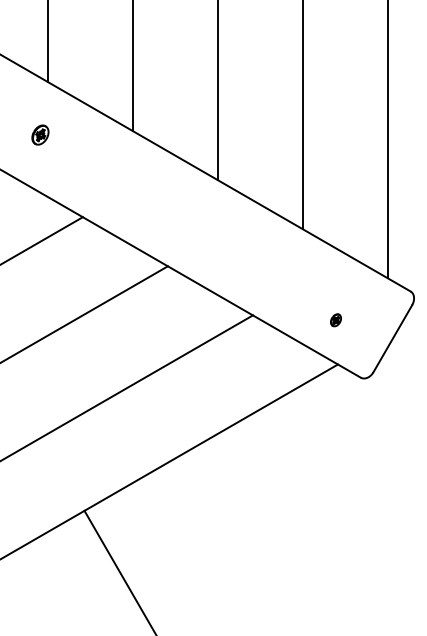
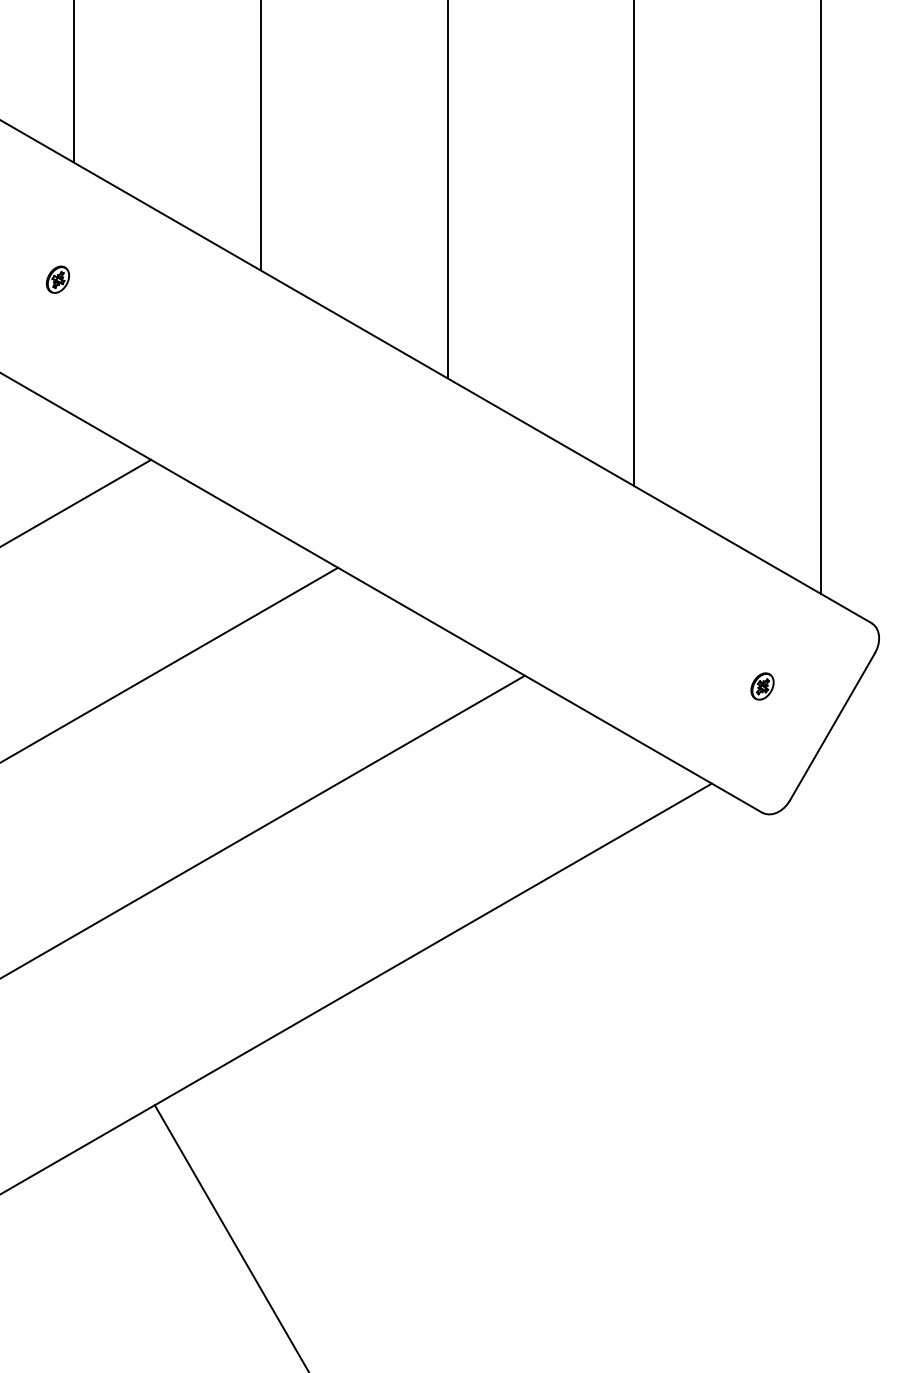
part: (40, 135) -> (58, 280), size x0.62
part: (335, 320) -> (761, 686), moved

